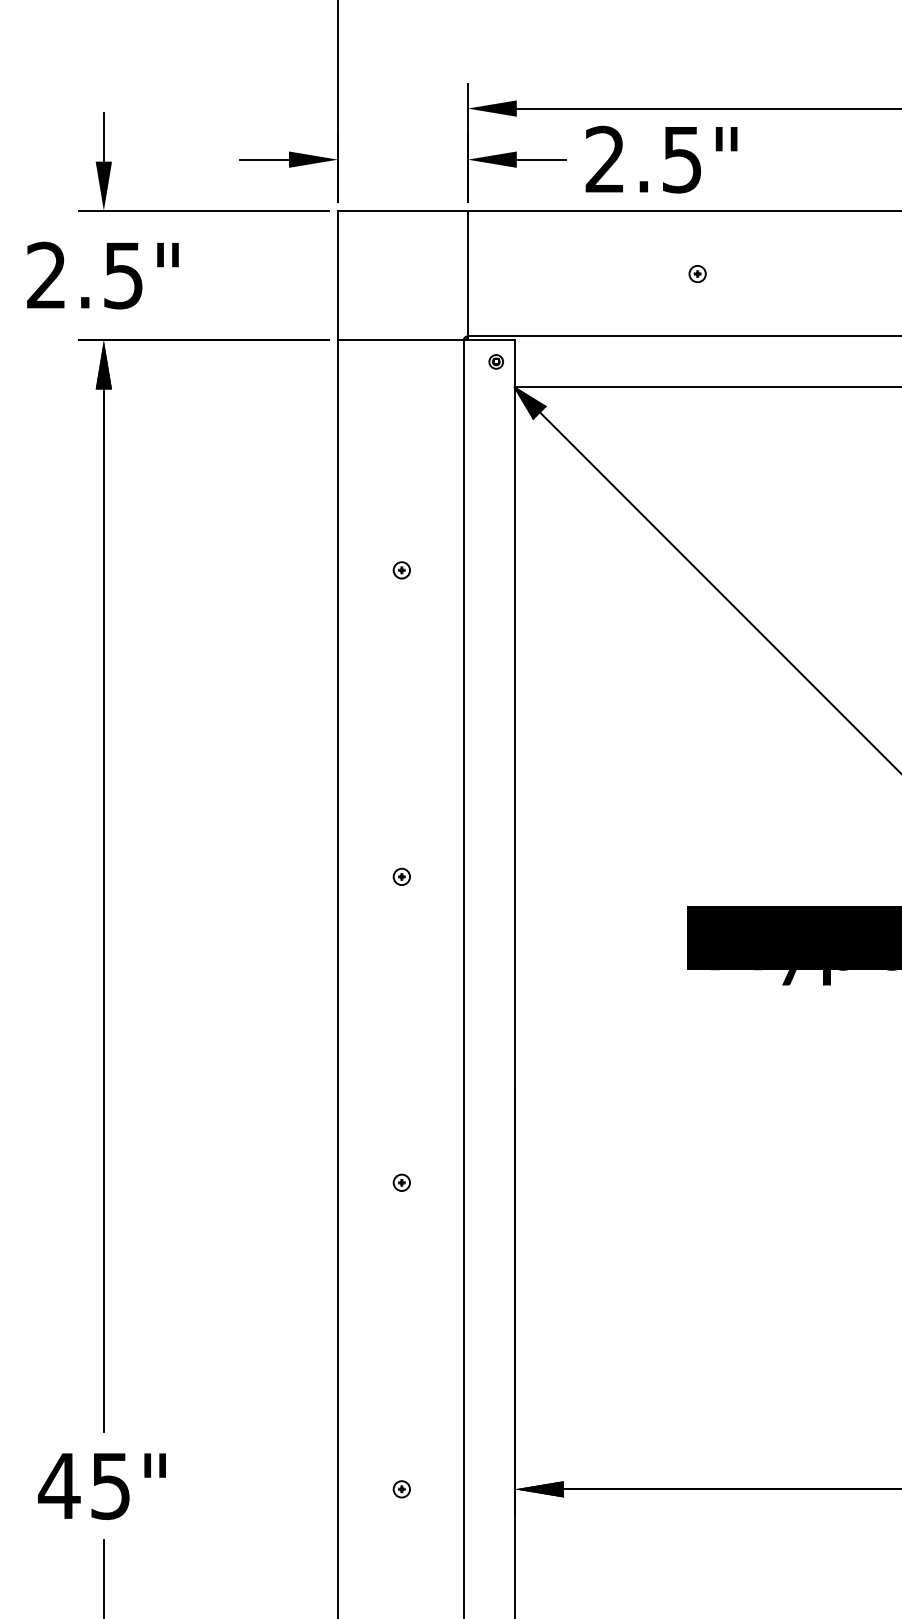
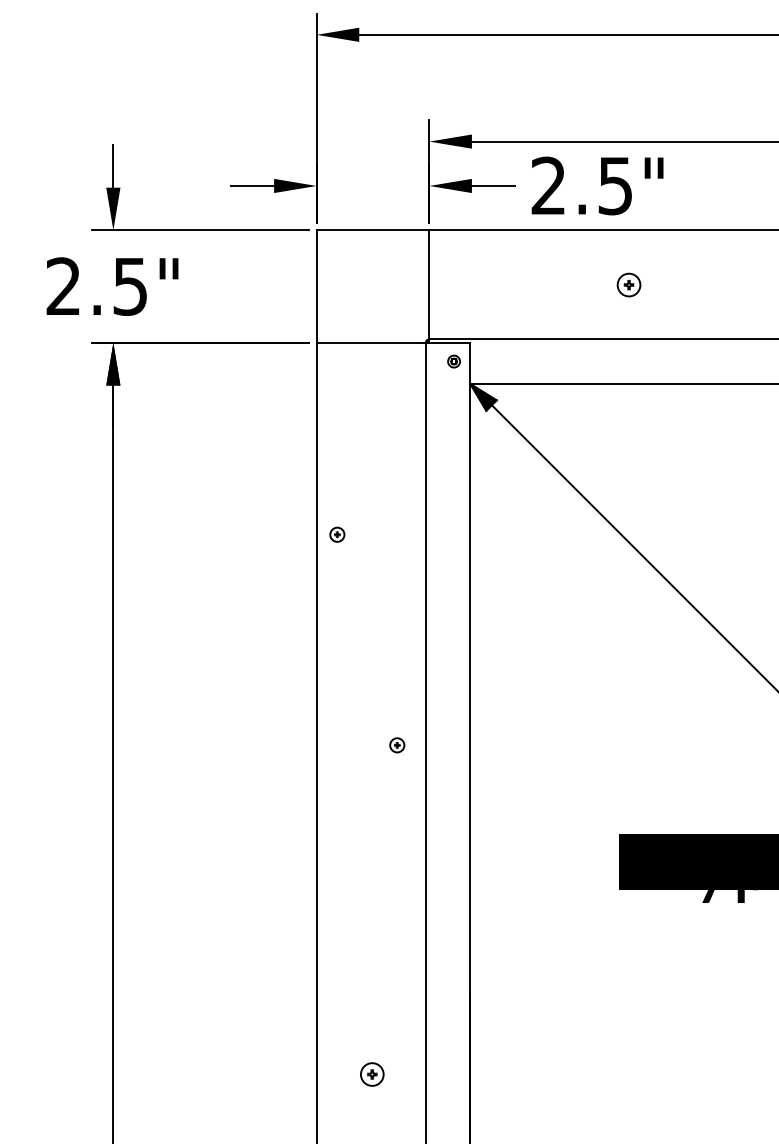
part: (697, 274) -> (628, 285), size x1.6
part: (401, 570) -> (337, 534), moved
part: (401, 876) -> (396, 745), moved
part: (401, 1182) -> (371, 1074), size x1.6

